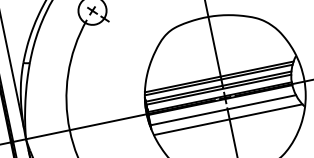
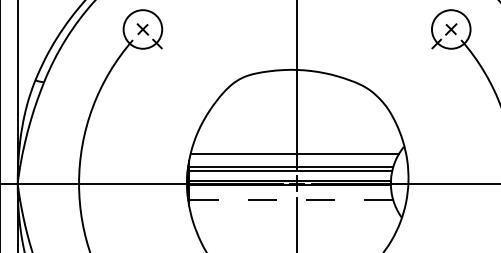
line: (218, 80) -> (292, 157), removed
line: (223, 110) -> (291, 199), solid -> dashed
line: (228, 119) -> (295, 213), removed

